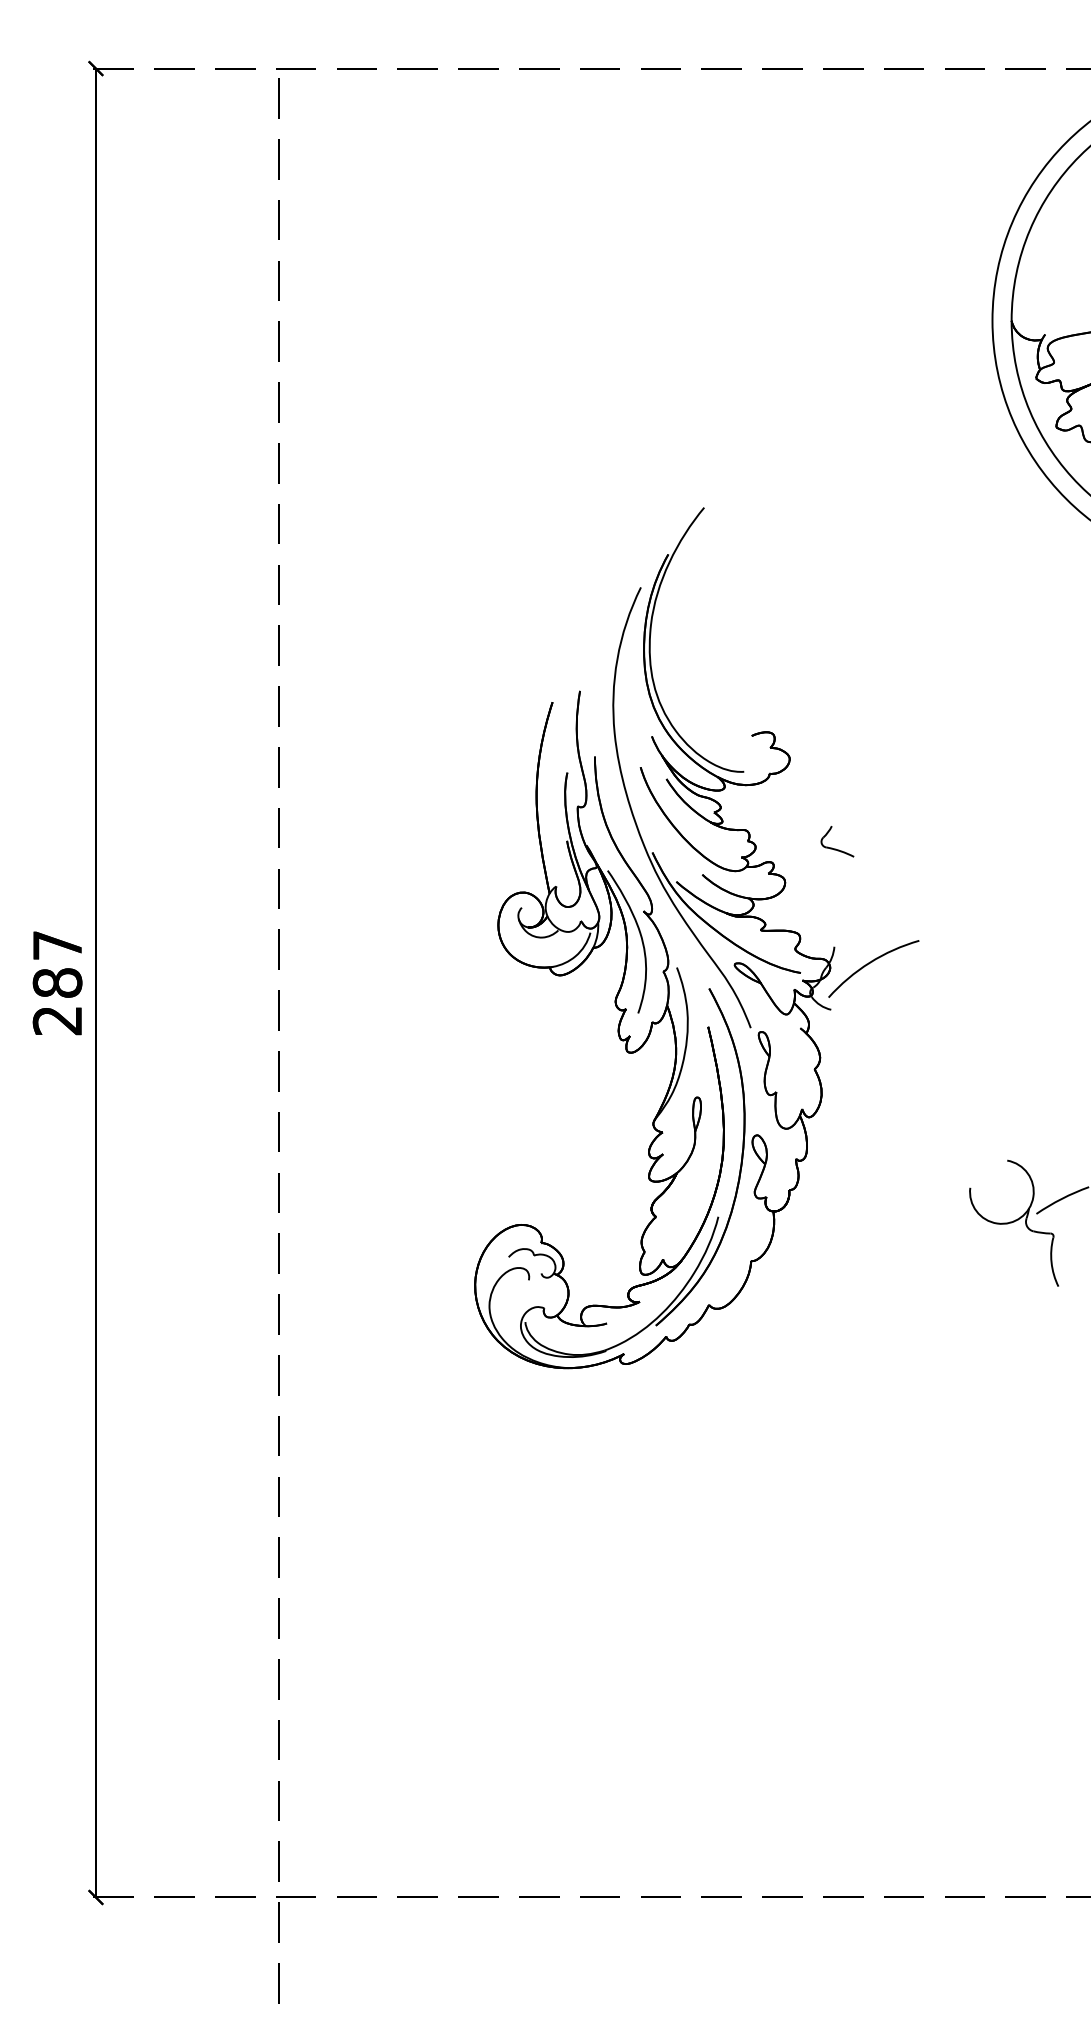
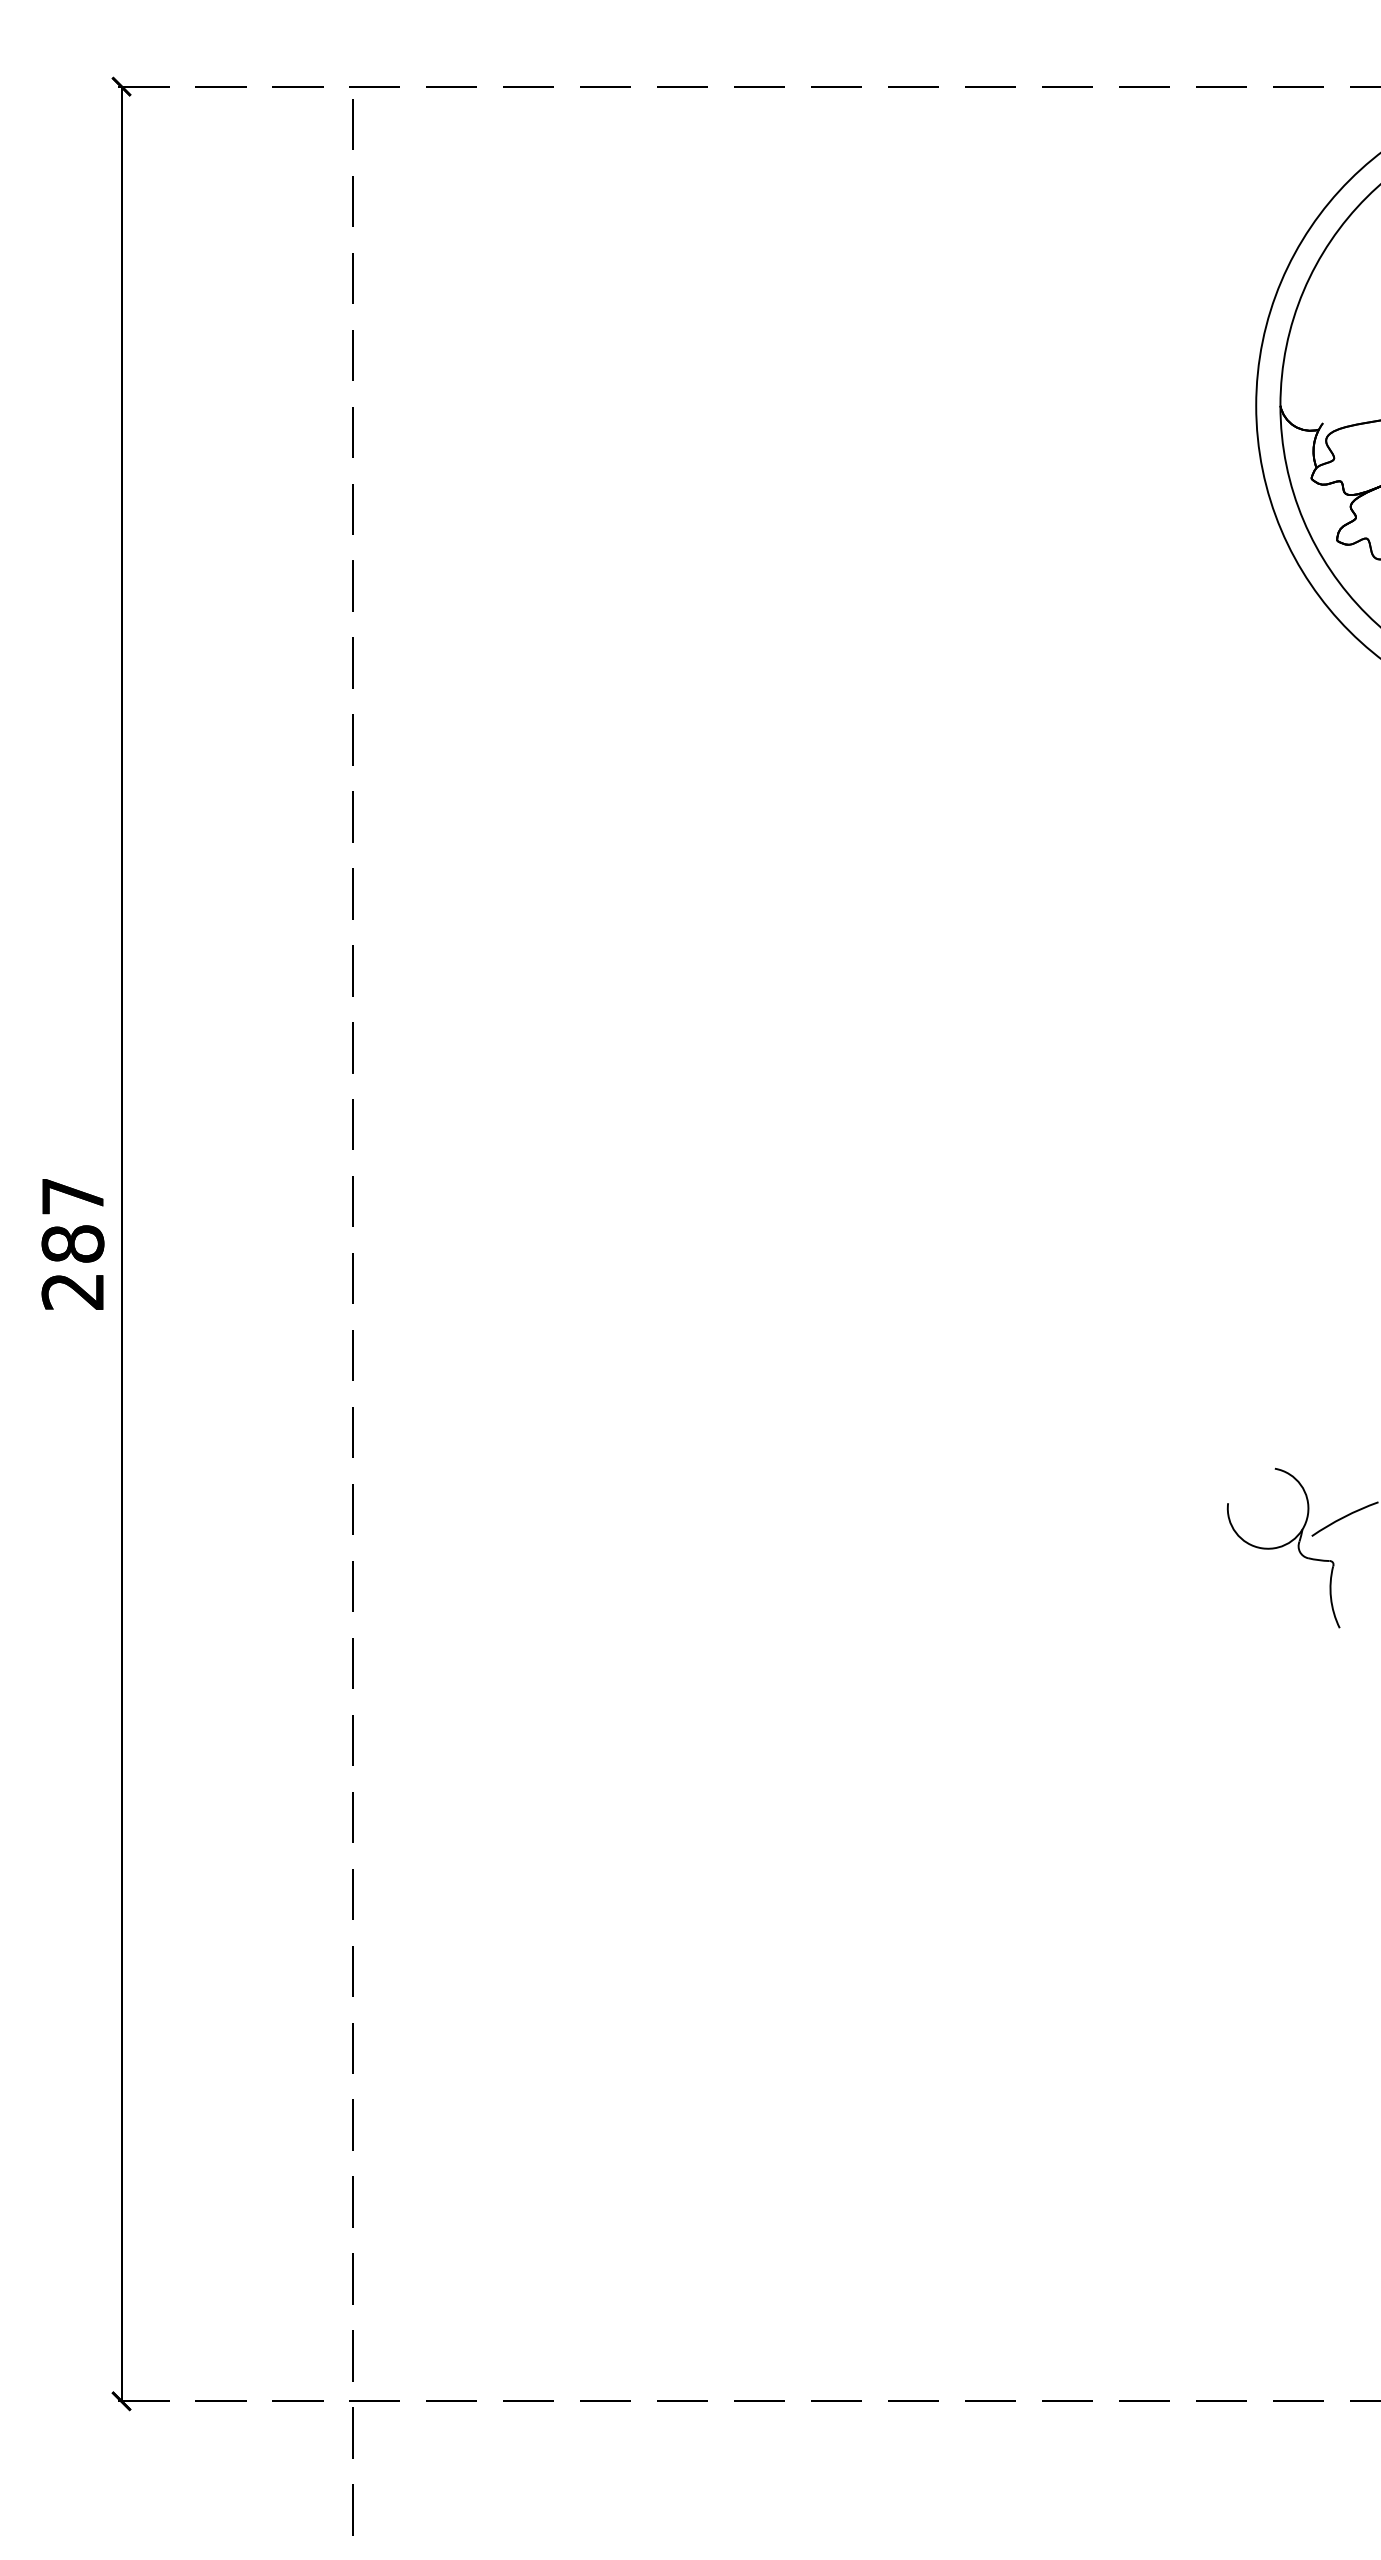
part: (696, 938) -> (881, 1187), removed

